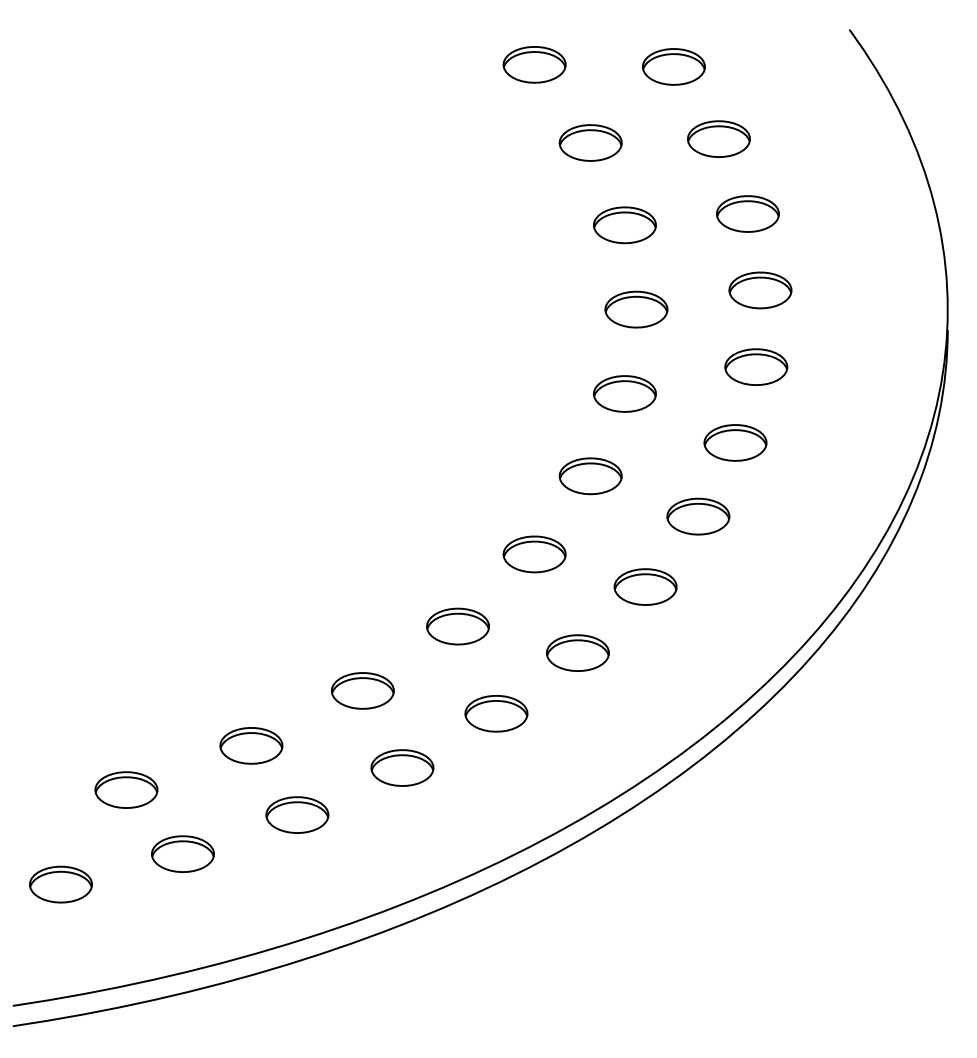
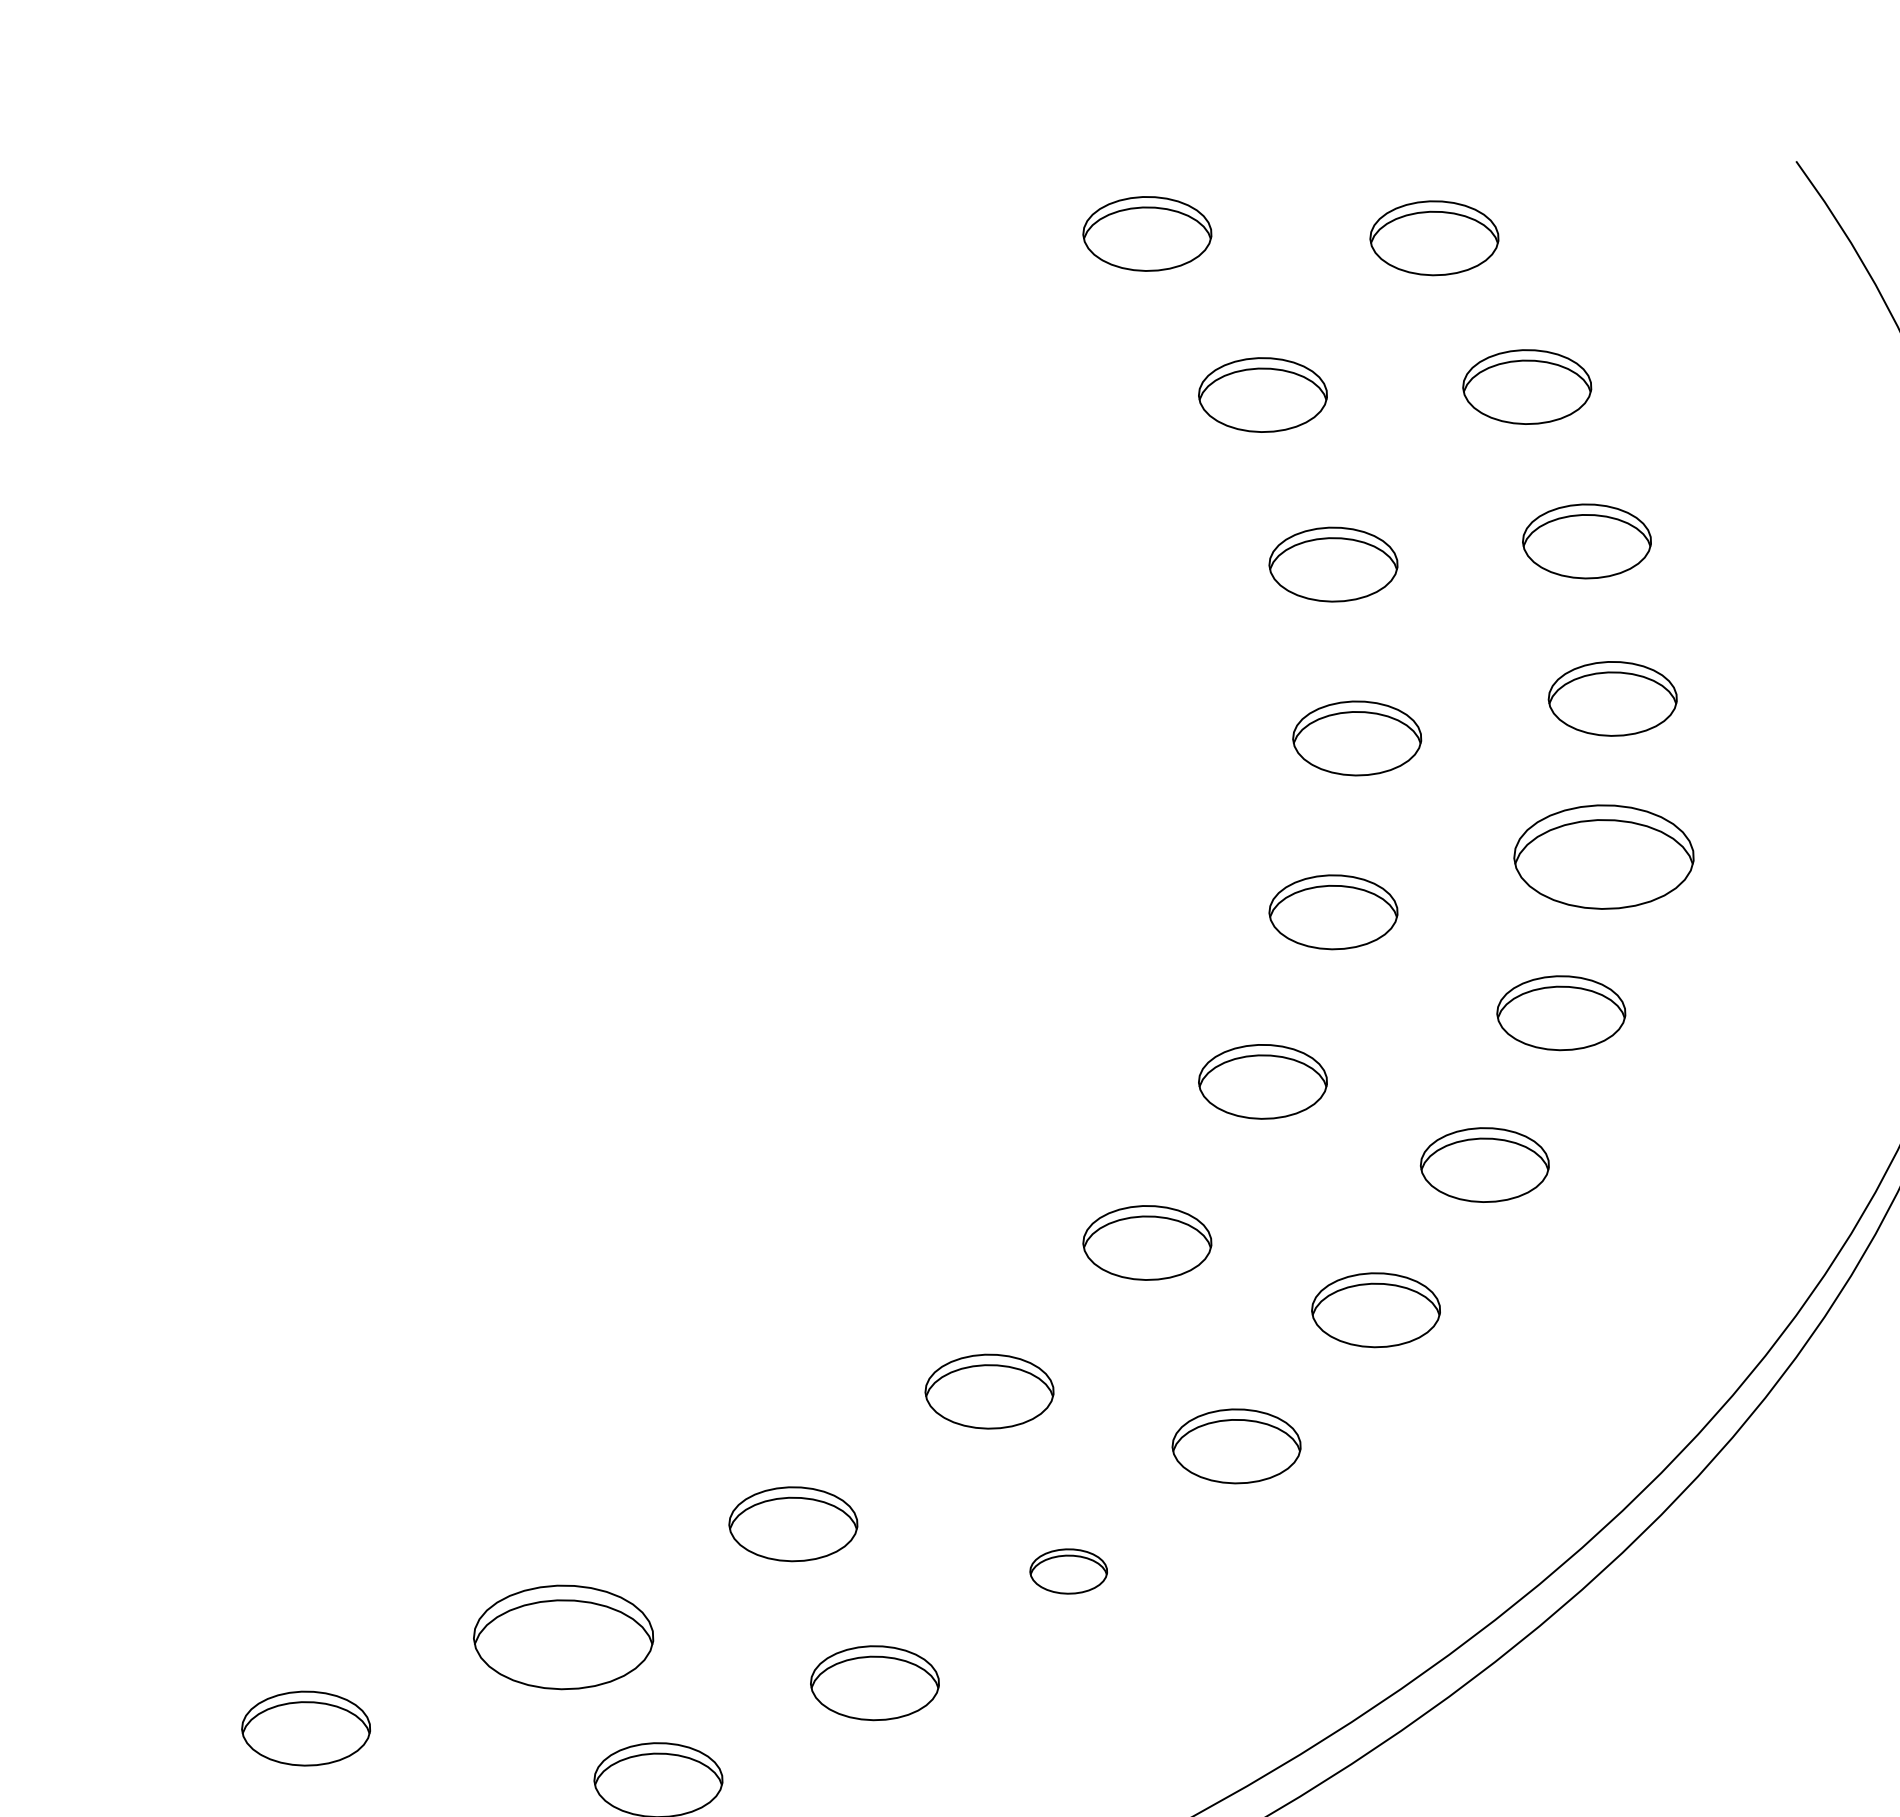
part: (756, 366) -> (1604, 855), size x1.4
part: (496, 713) -> (1068, 1570), size x0.6
part: (251, 745) -> (563, 1636), size x1.4

